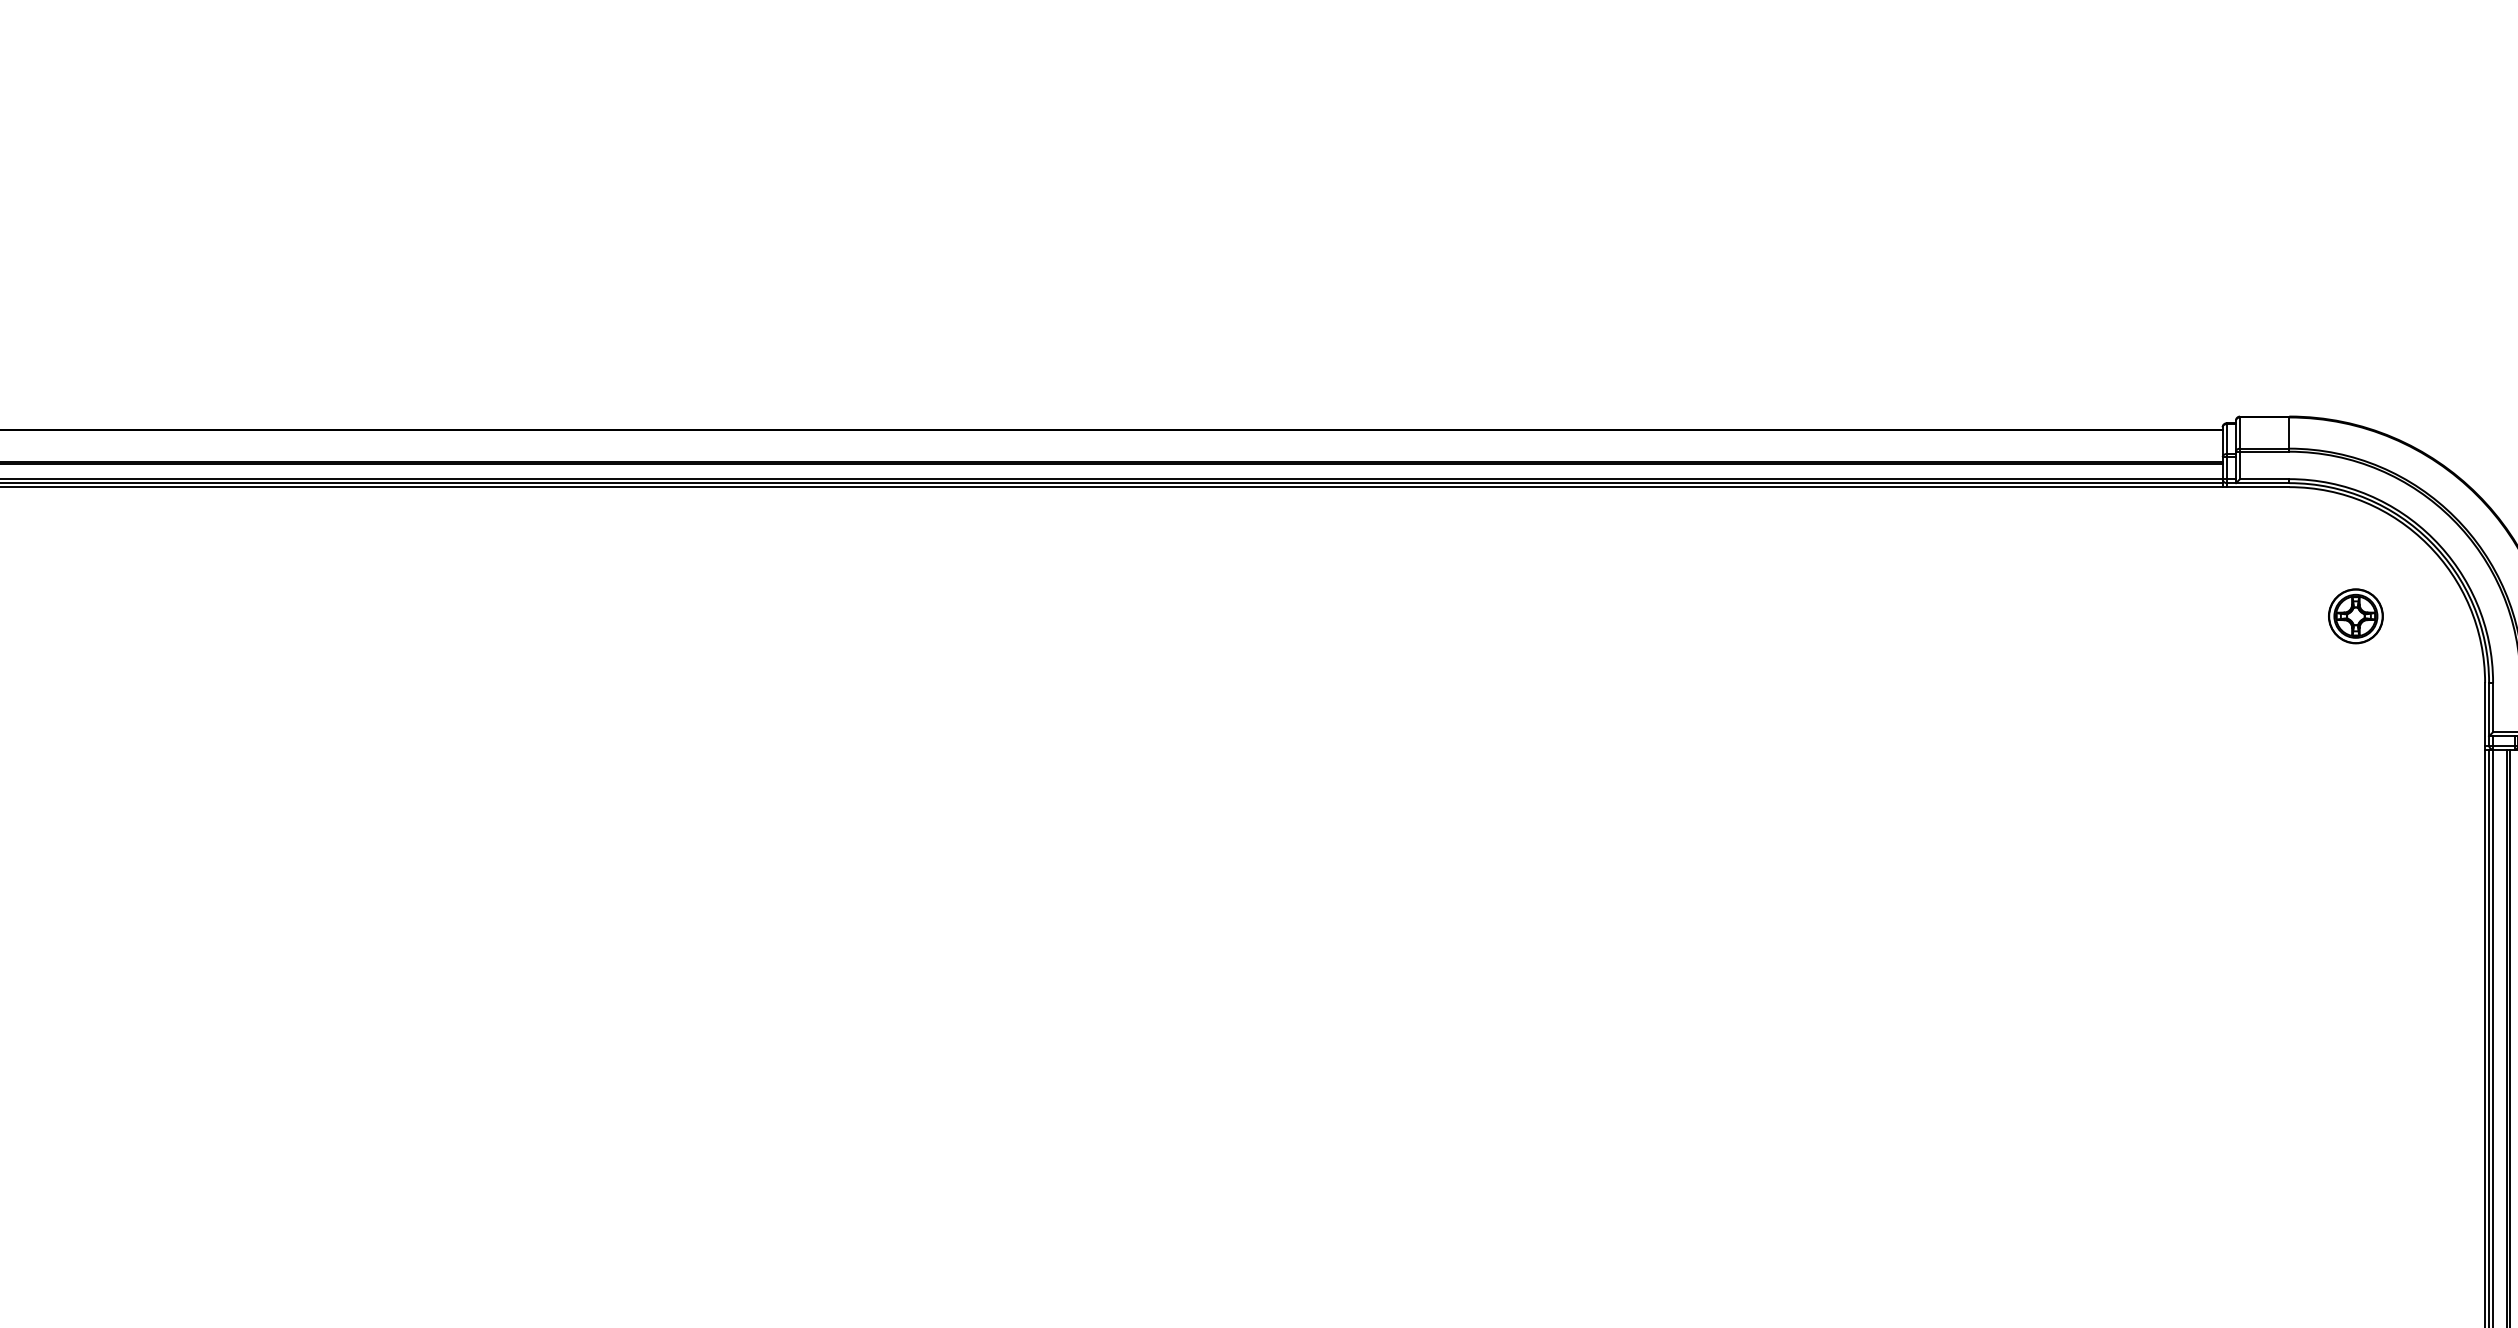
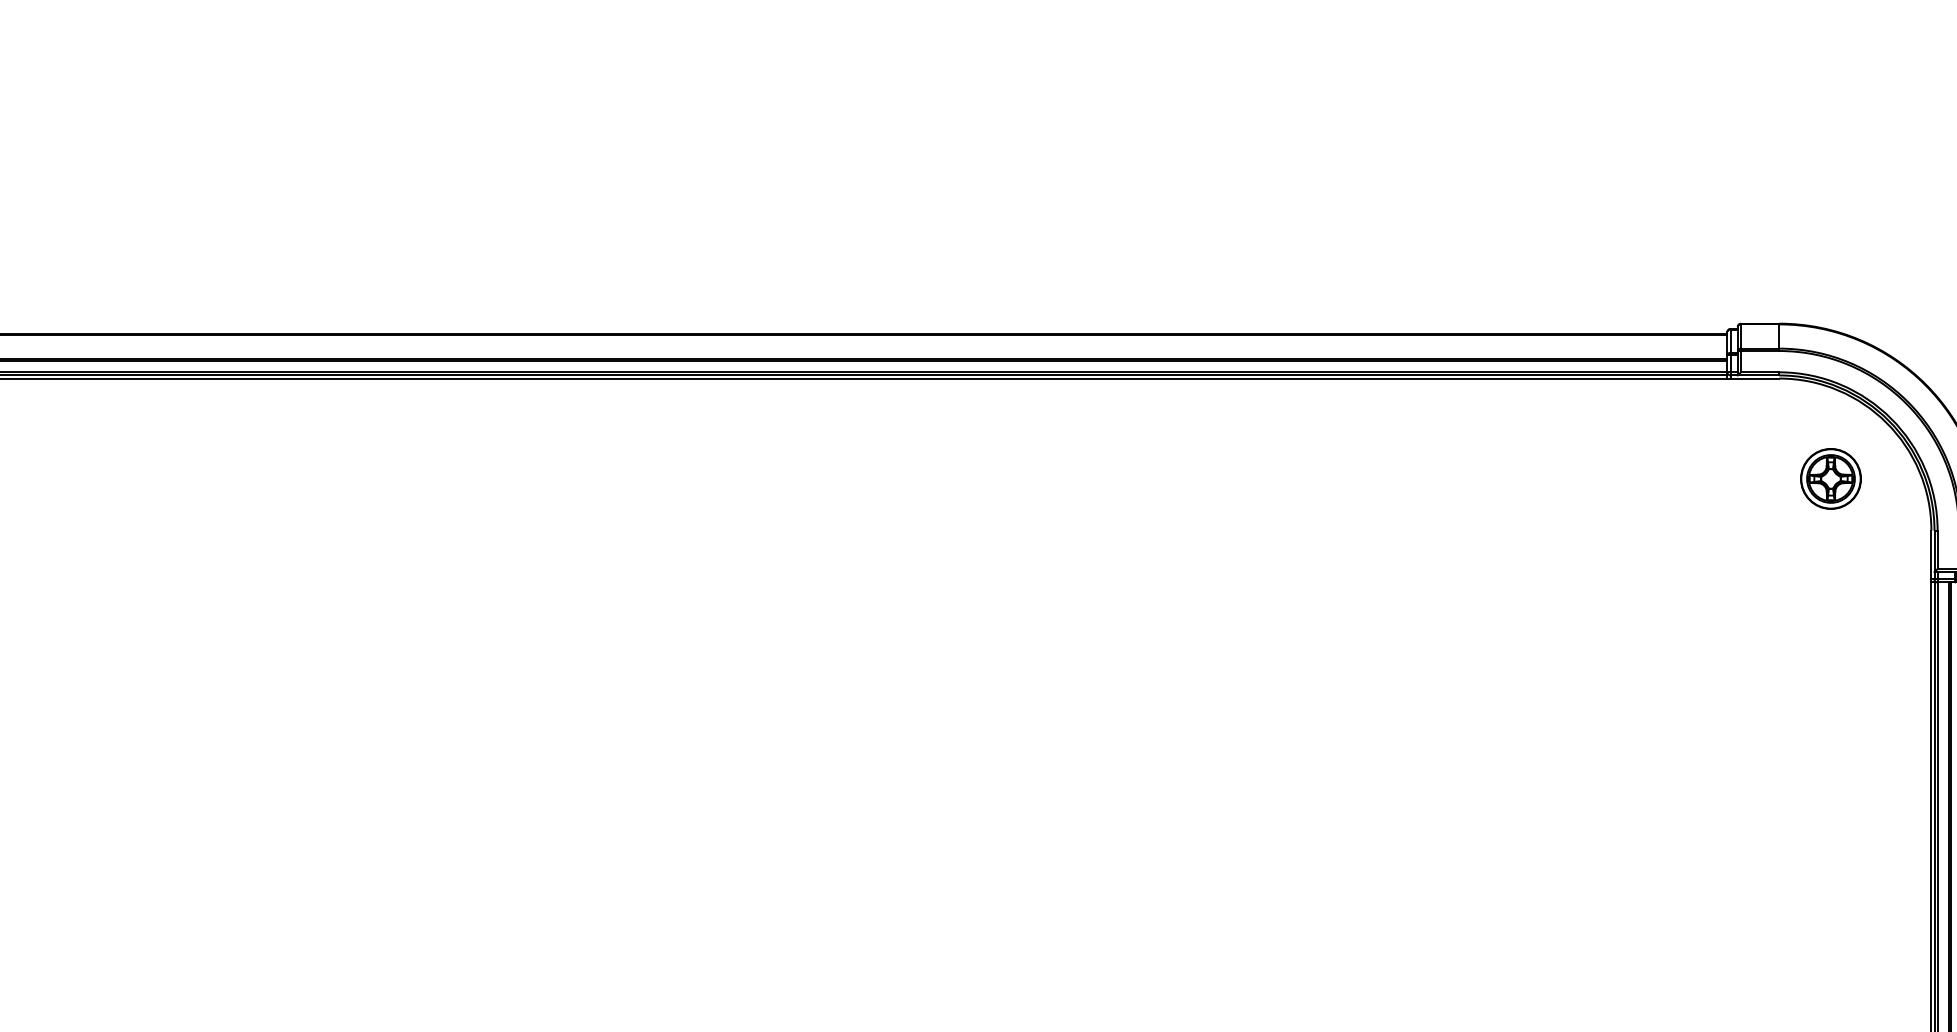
part: (2355, 615) -> (1830, 478), size x1.43

